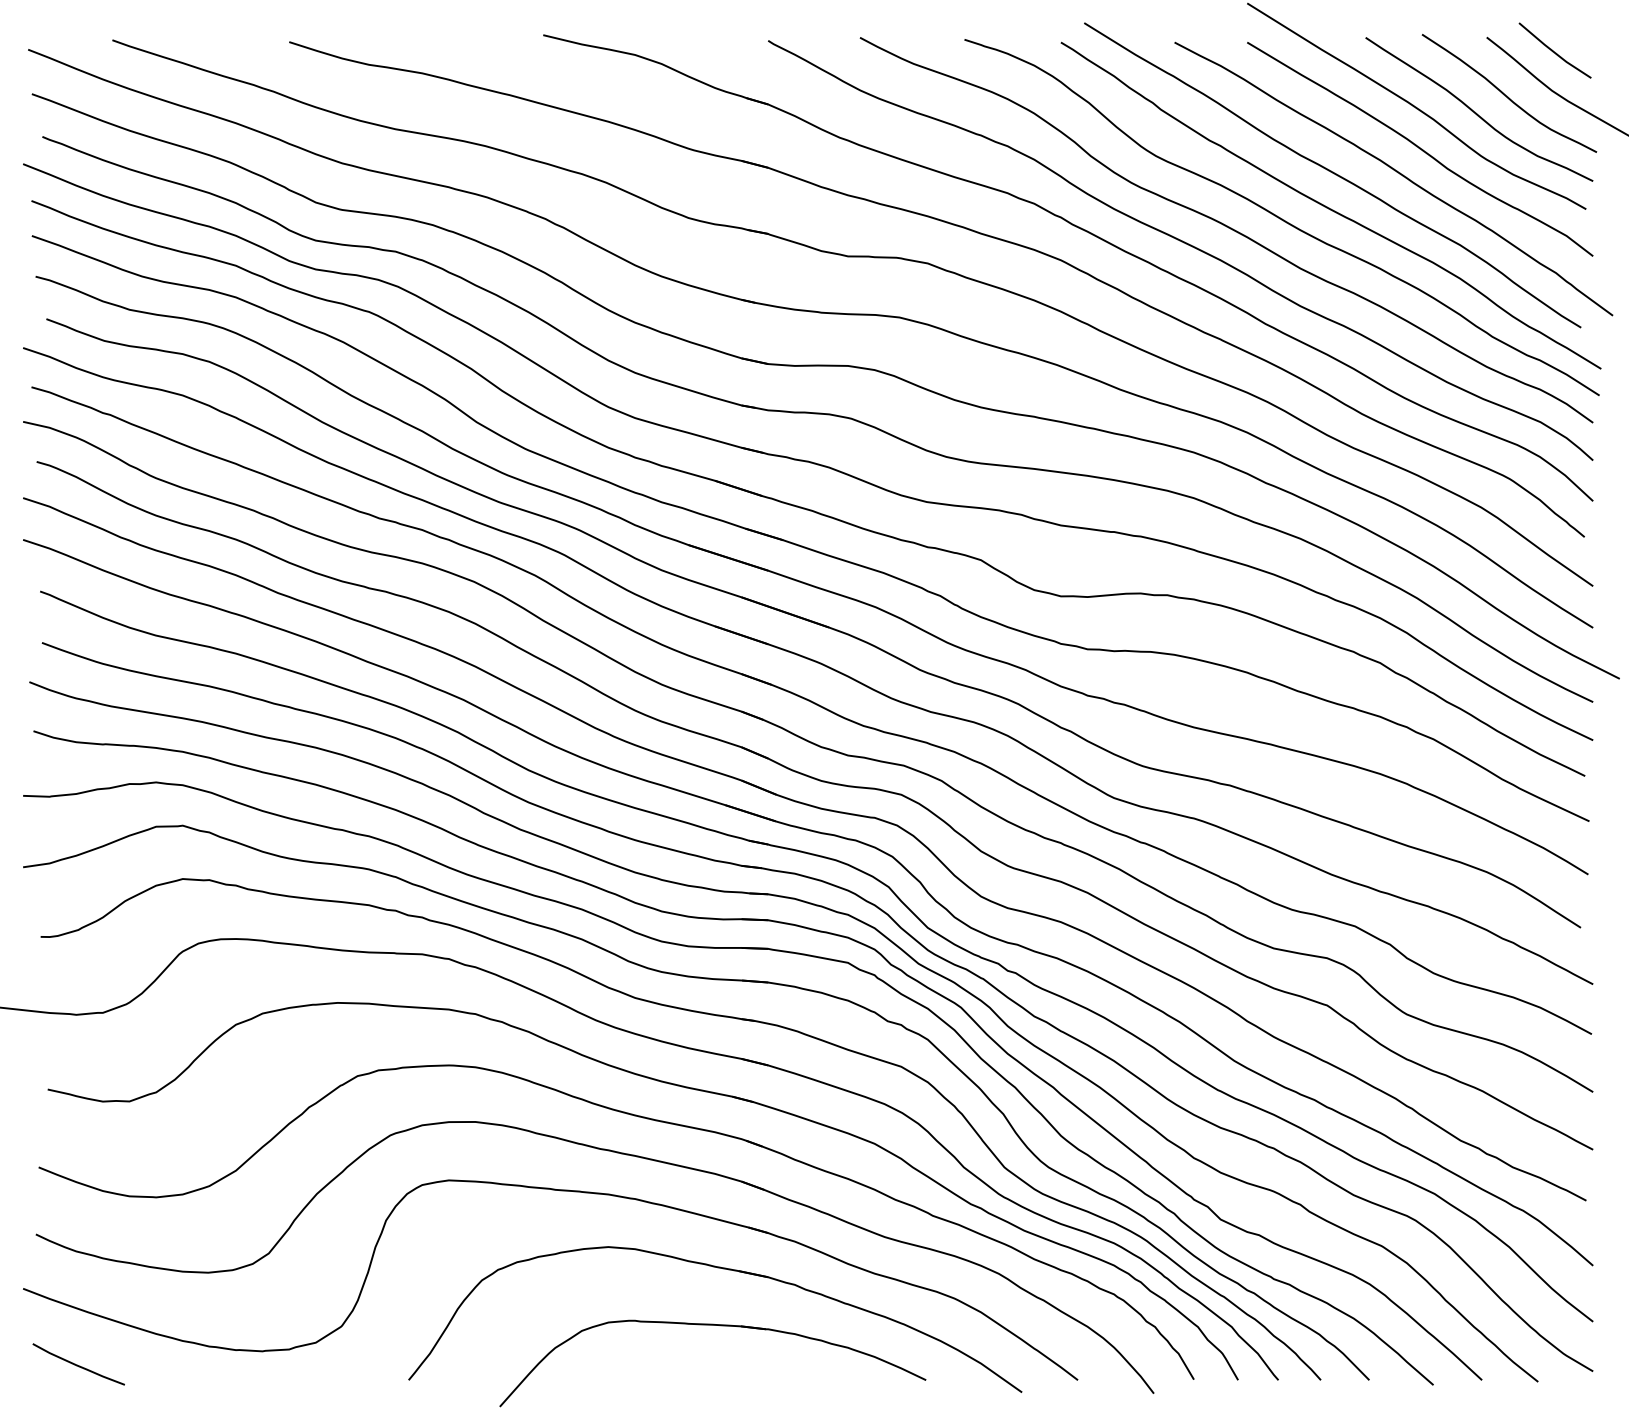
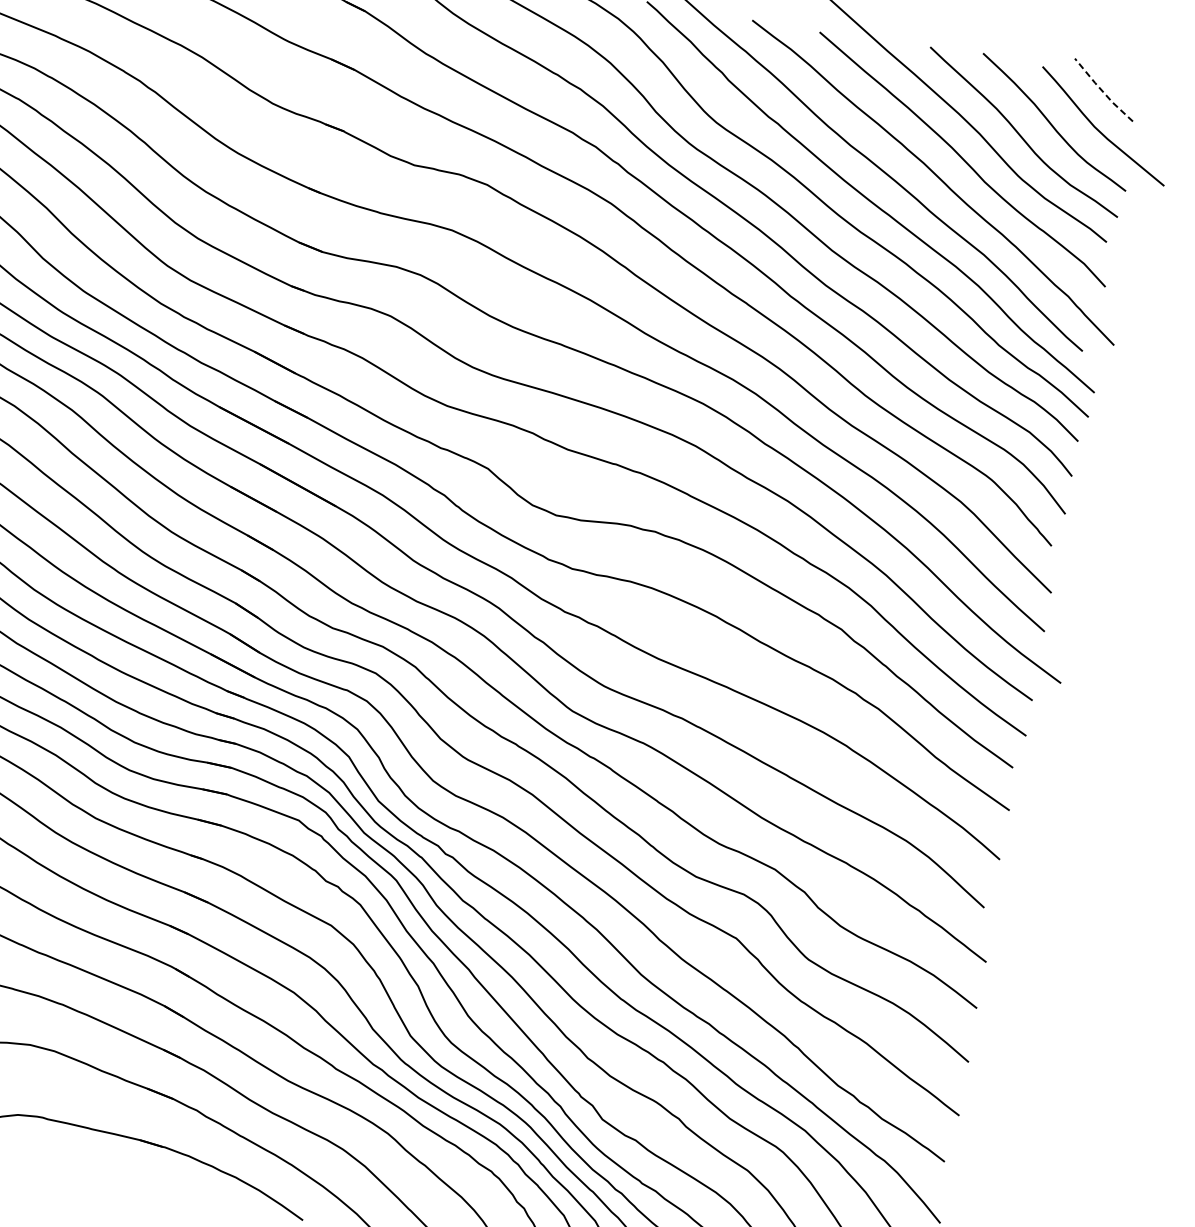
line: (1554, 52) -> (1102, 91), solid -> dashed

